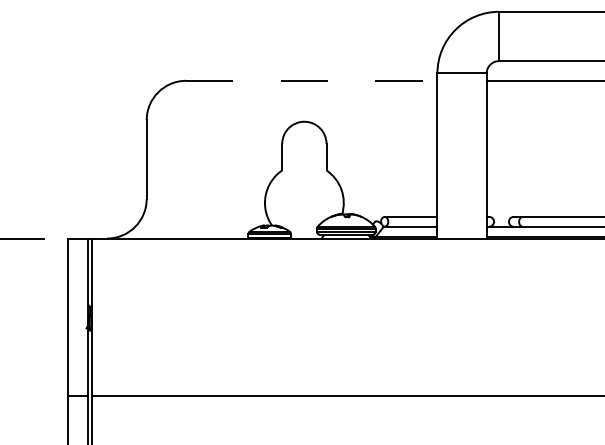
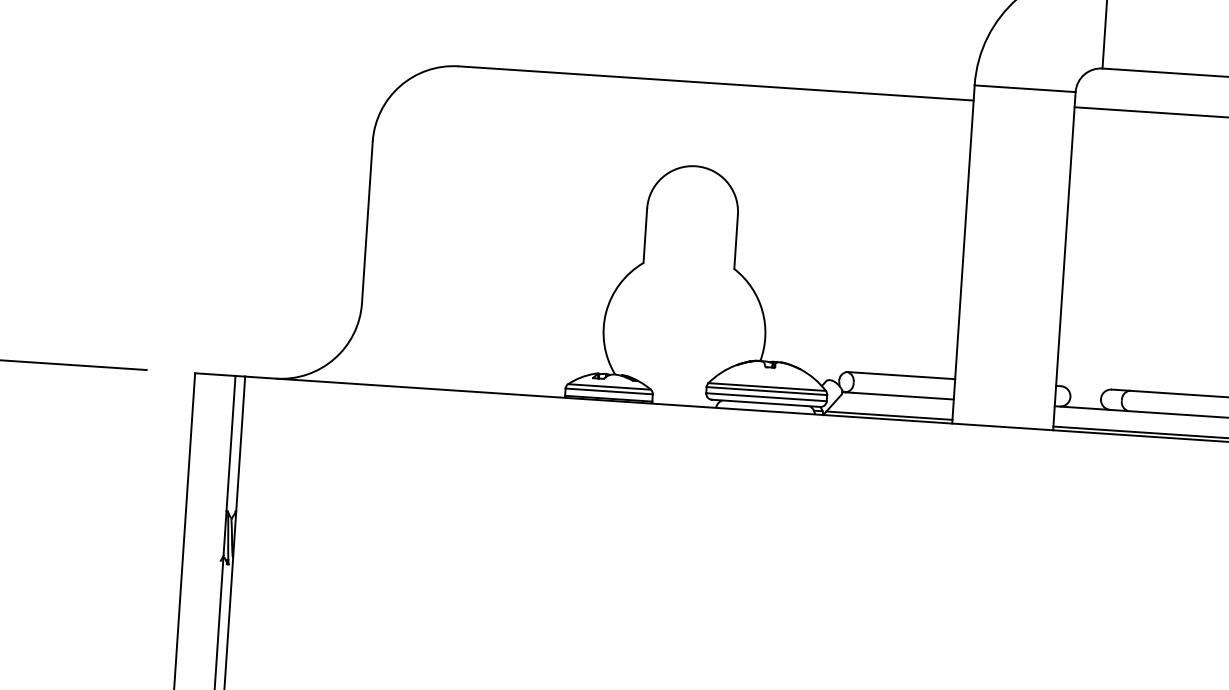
line: (311, 80) -> (715, 82), dashed -> solid

